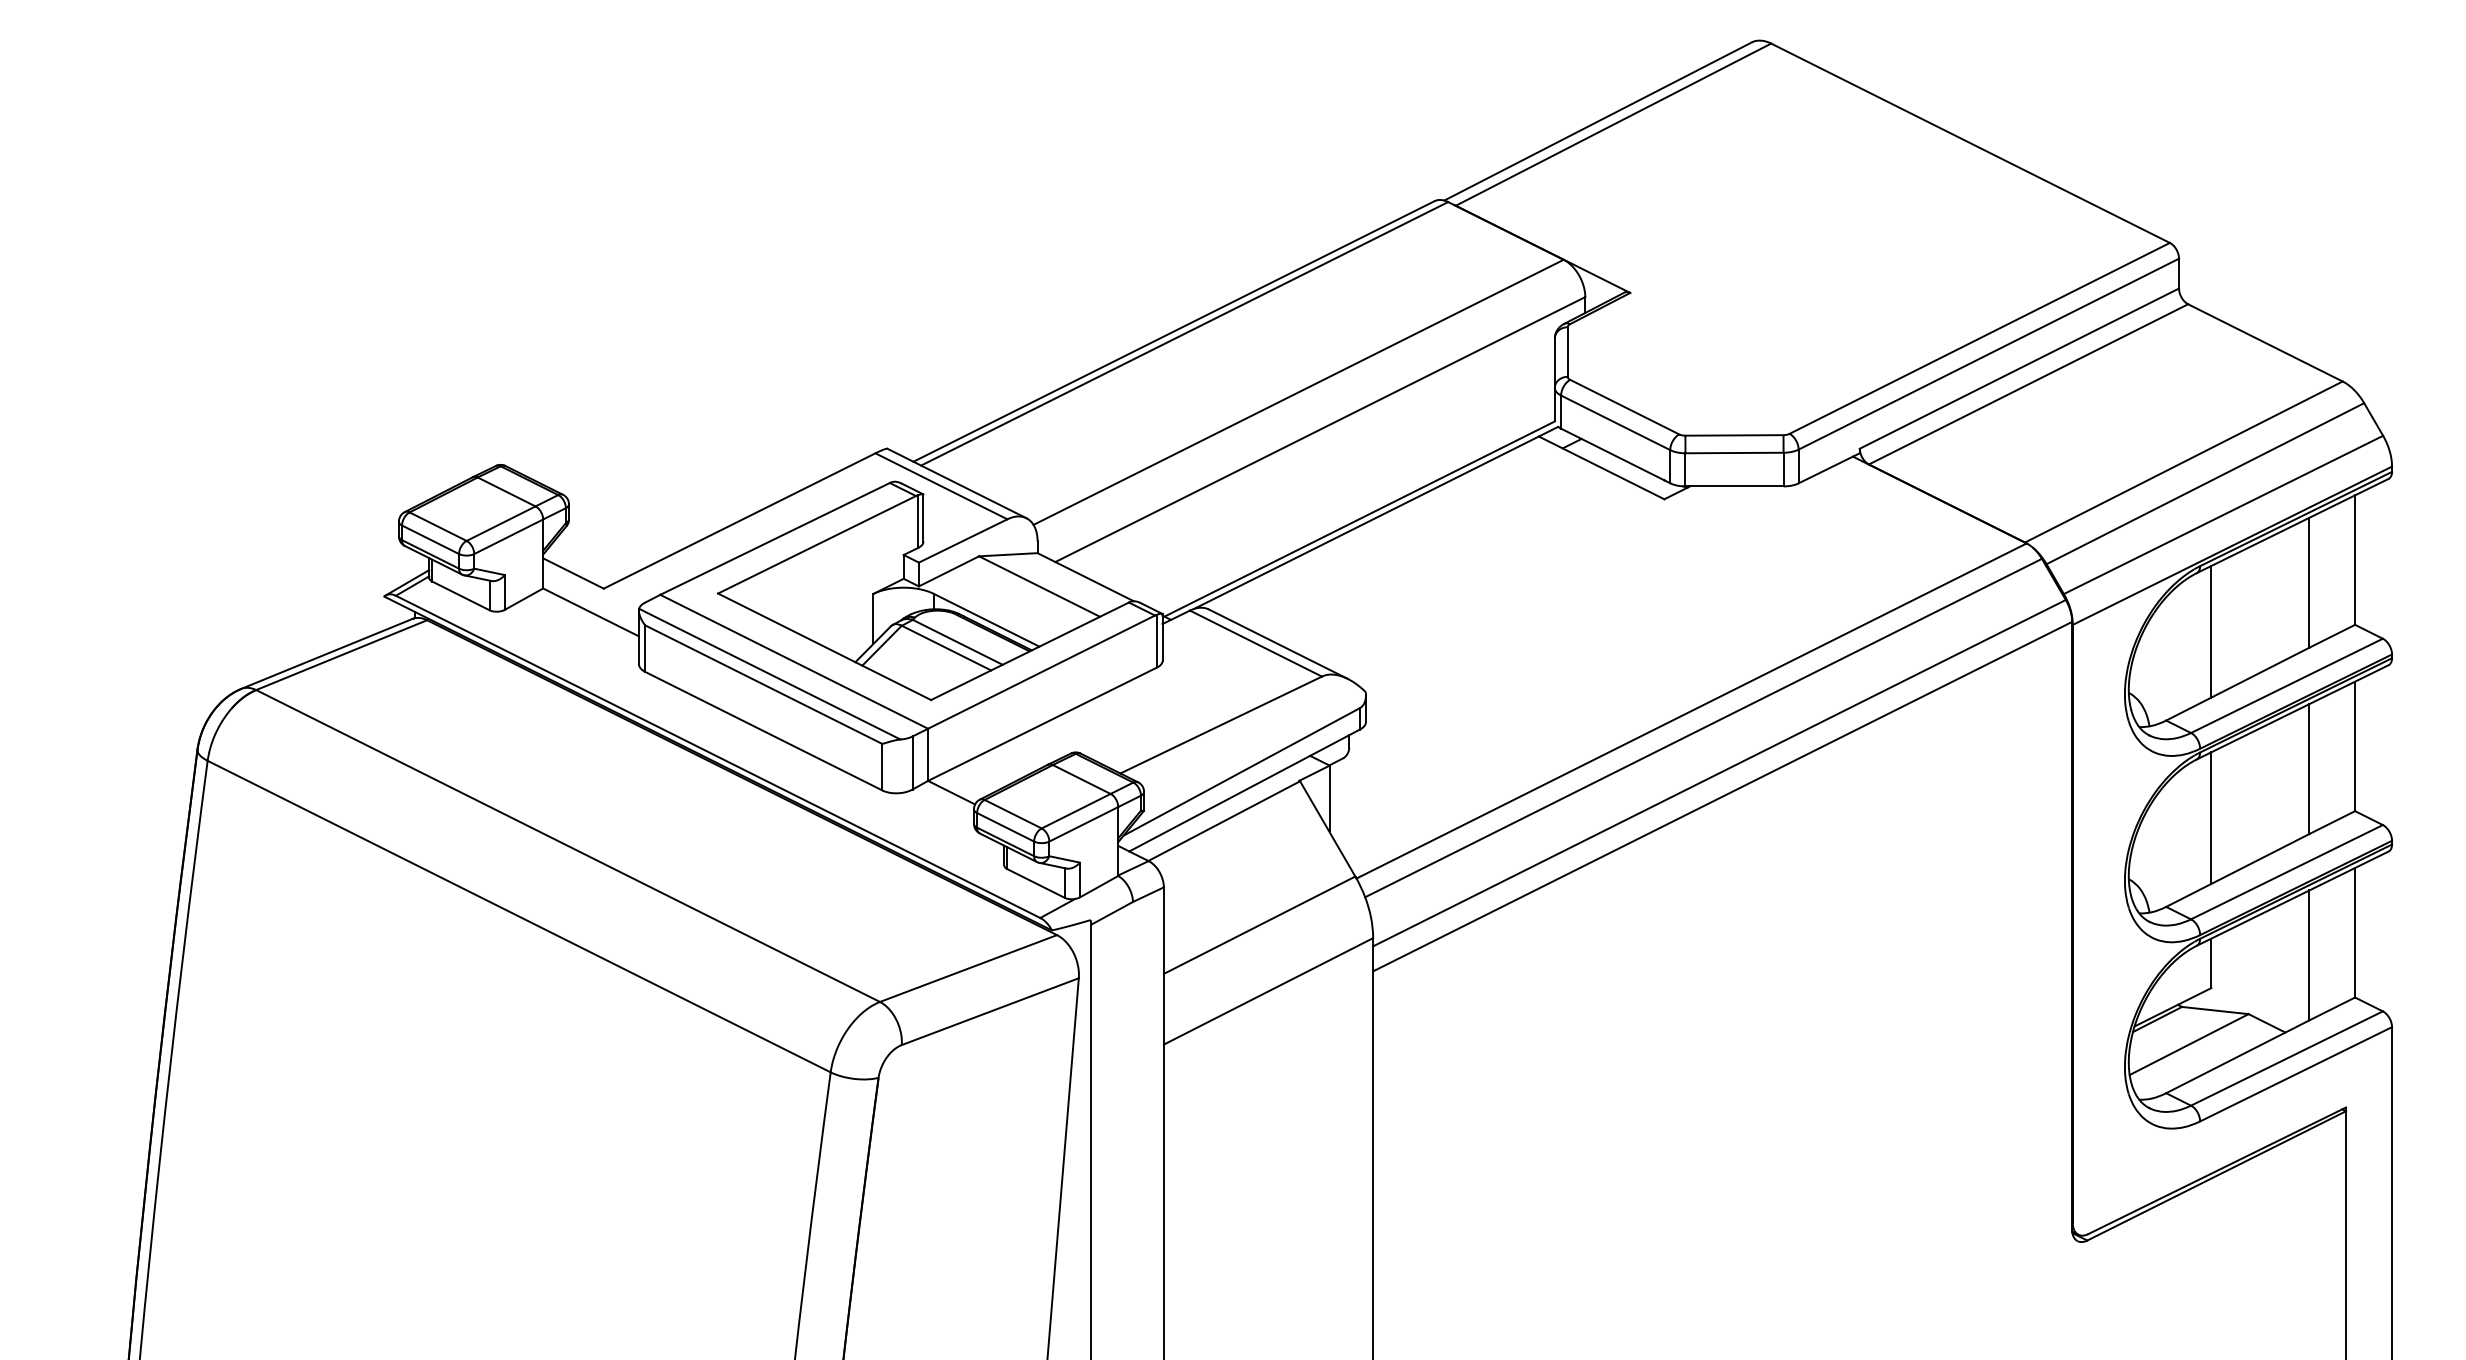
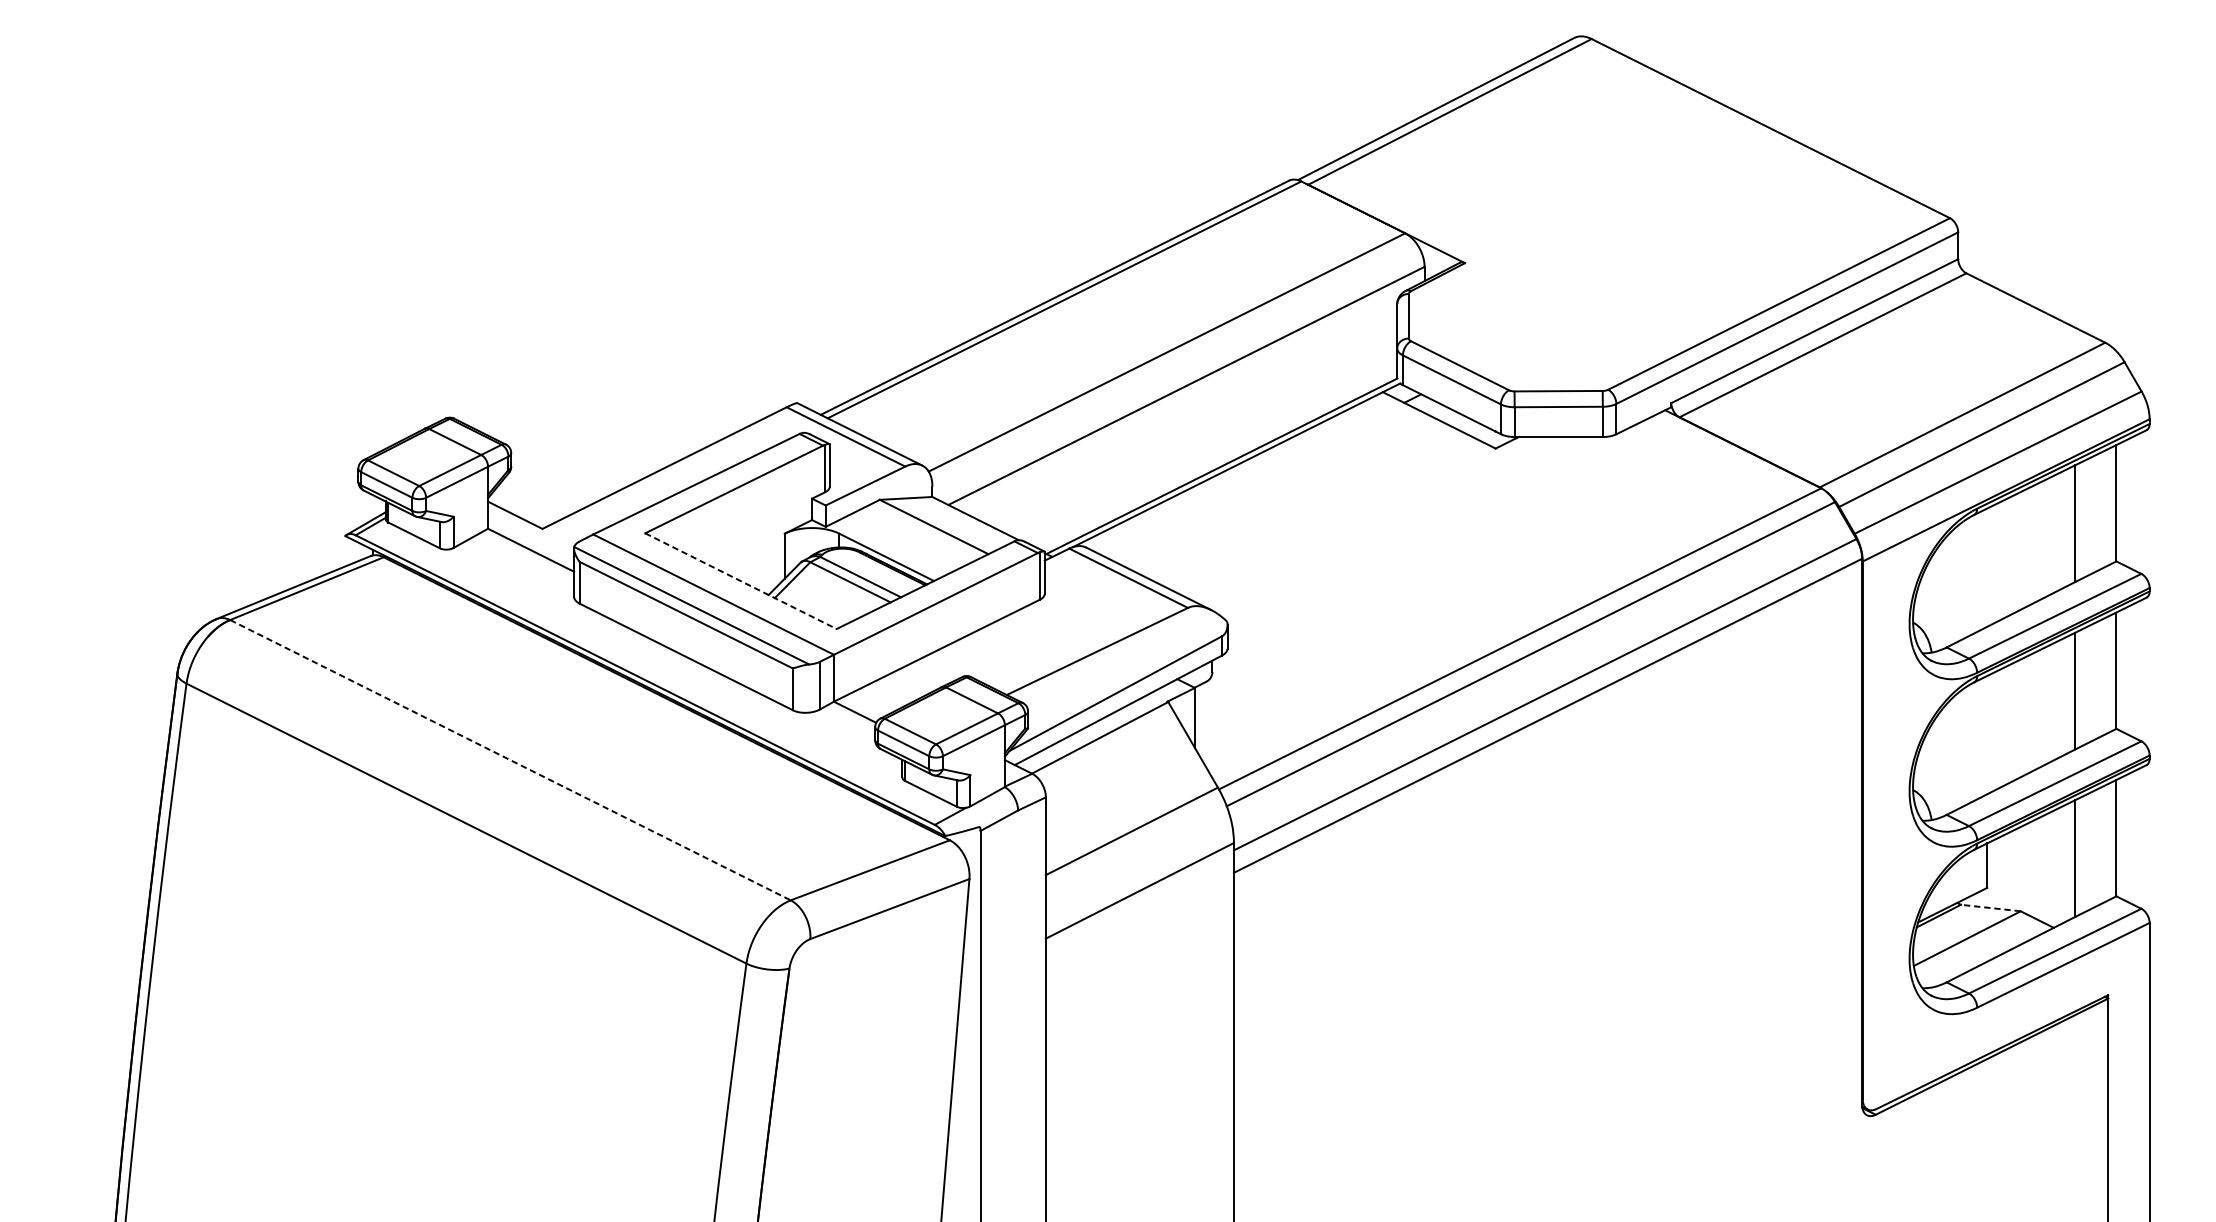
line: (2211, 631) -> (1987, 567), removed
line: (825, 647) -> (741, 581), solid -> dashed
line: (2211, 817) -> (1987, 734), removed
line: (568, 846) -> (510, 760), solid -> dashed
line: (2214, 1010) -> (1990, 908), solid -> dashed

